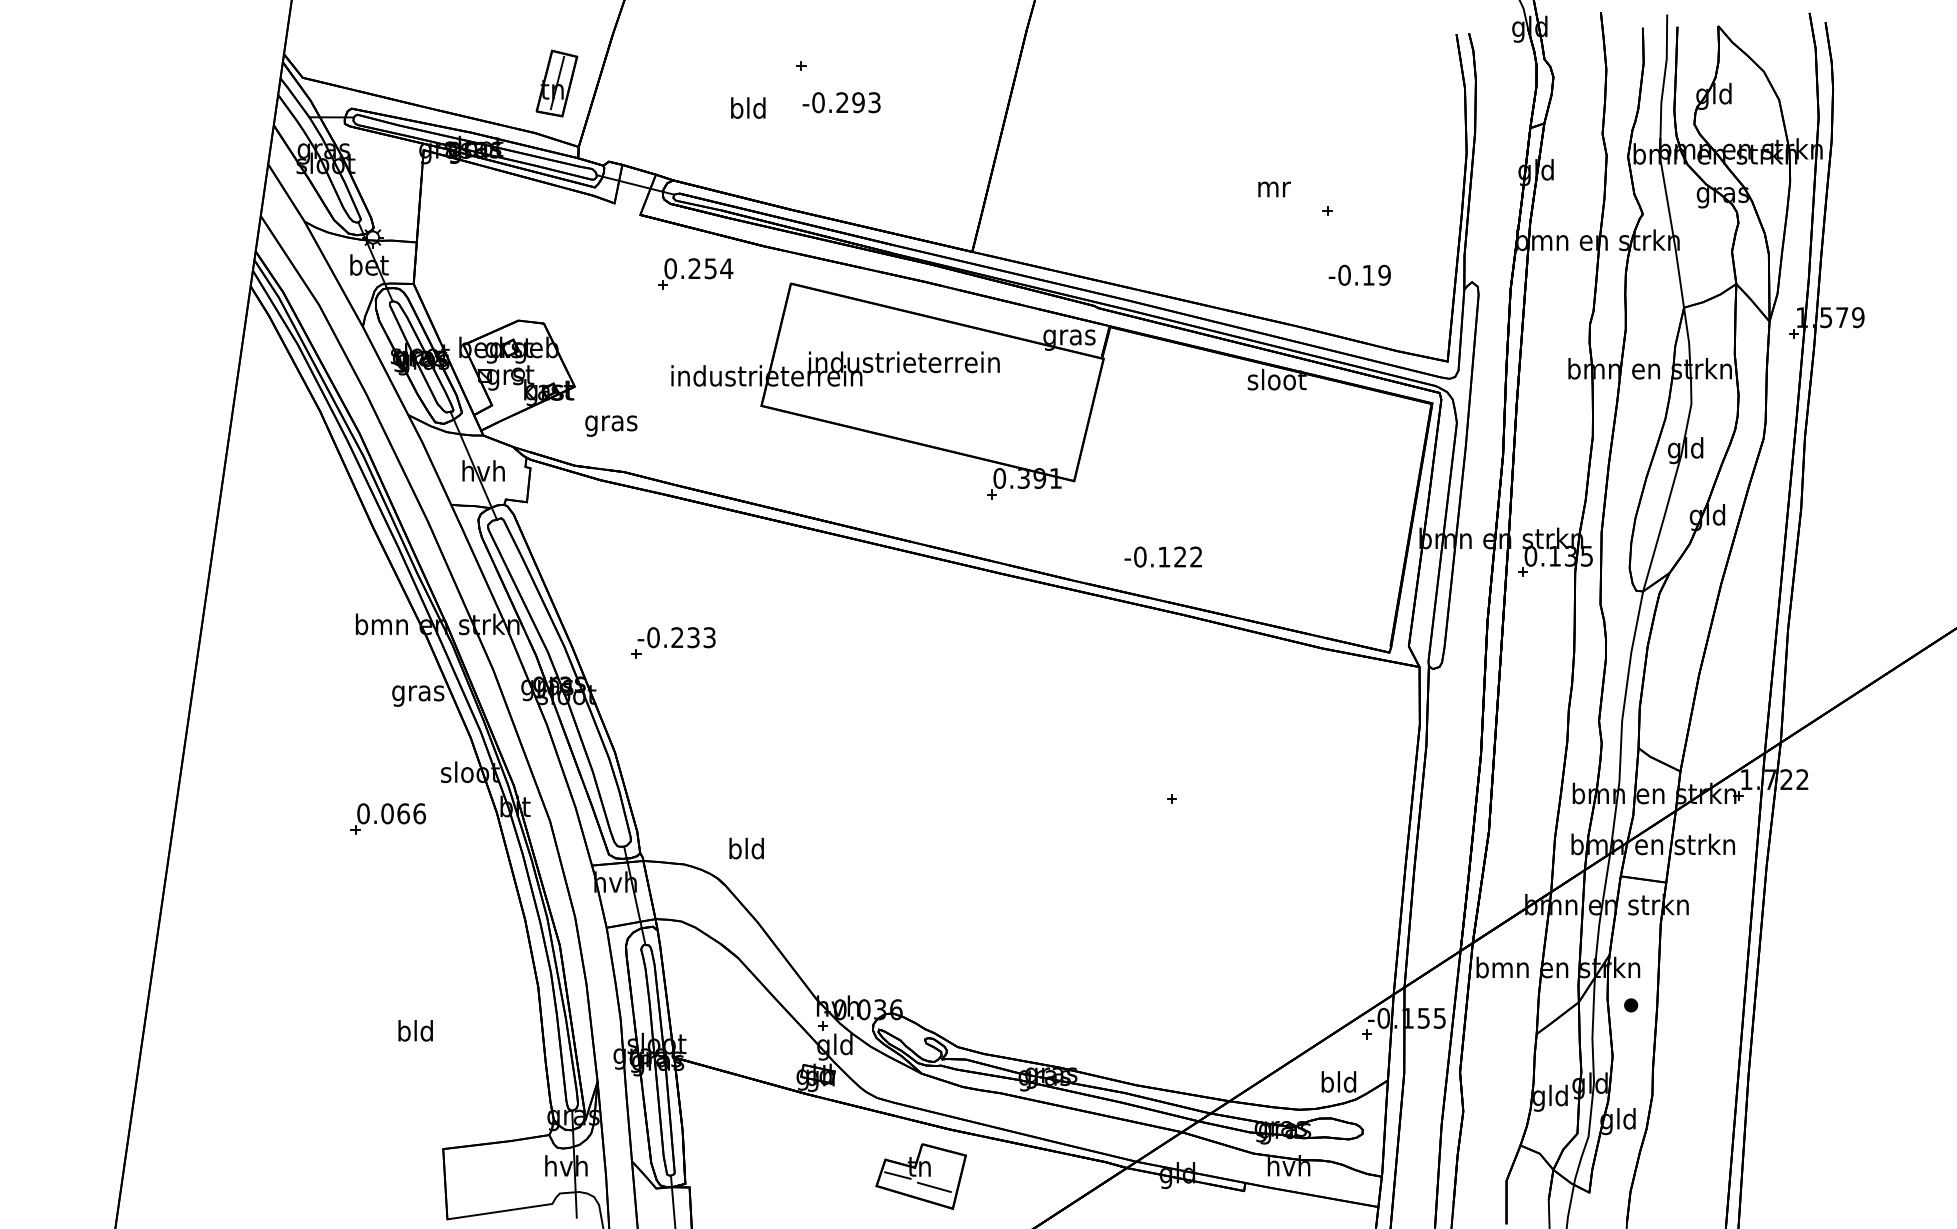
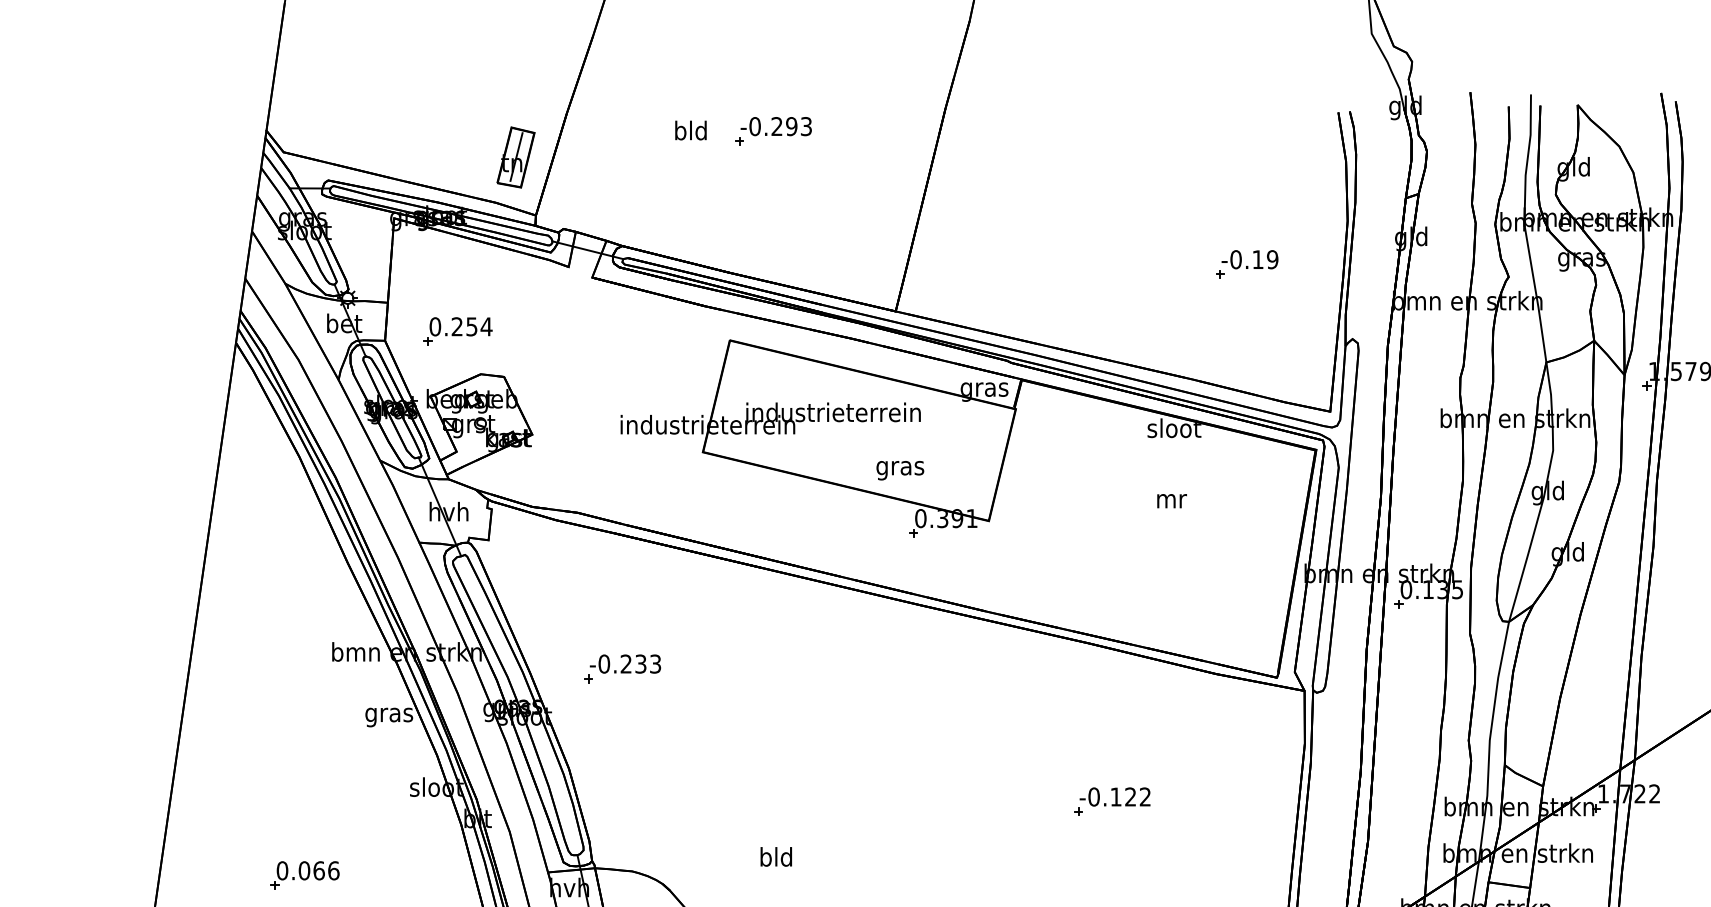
text: (841, 102) -> (776, 126), moved
text: (748, 107) -> (691, 130), moved
text: (1274, 189) -> (1172, 501), moved
part: (695, 273) -> (458, 331), moved
text: (1359, 274) -> (1249, 258), moved
text: (611, 425) -> (900, 470), moved
text: (1162, 556) -> (1114, 796), moved
part: (387, 818) -> (304, 875), moved
text: (746, 848) -> (776, 856), moved

